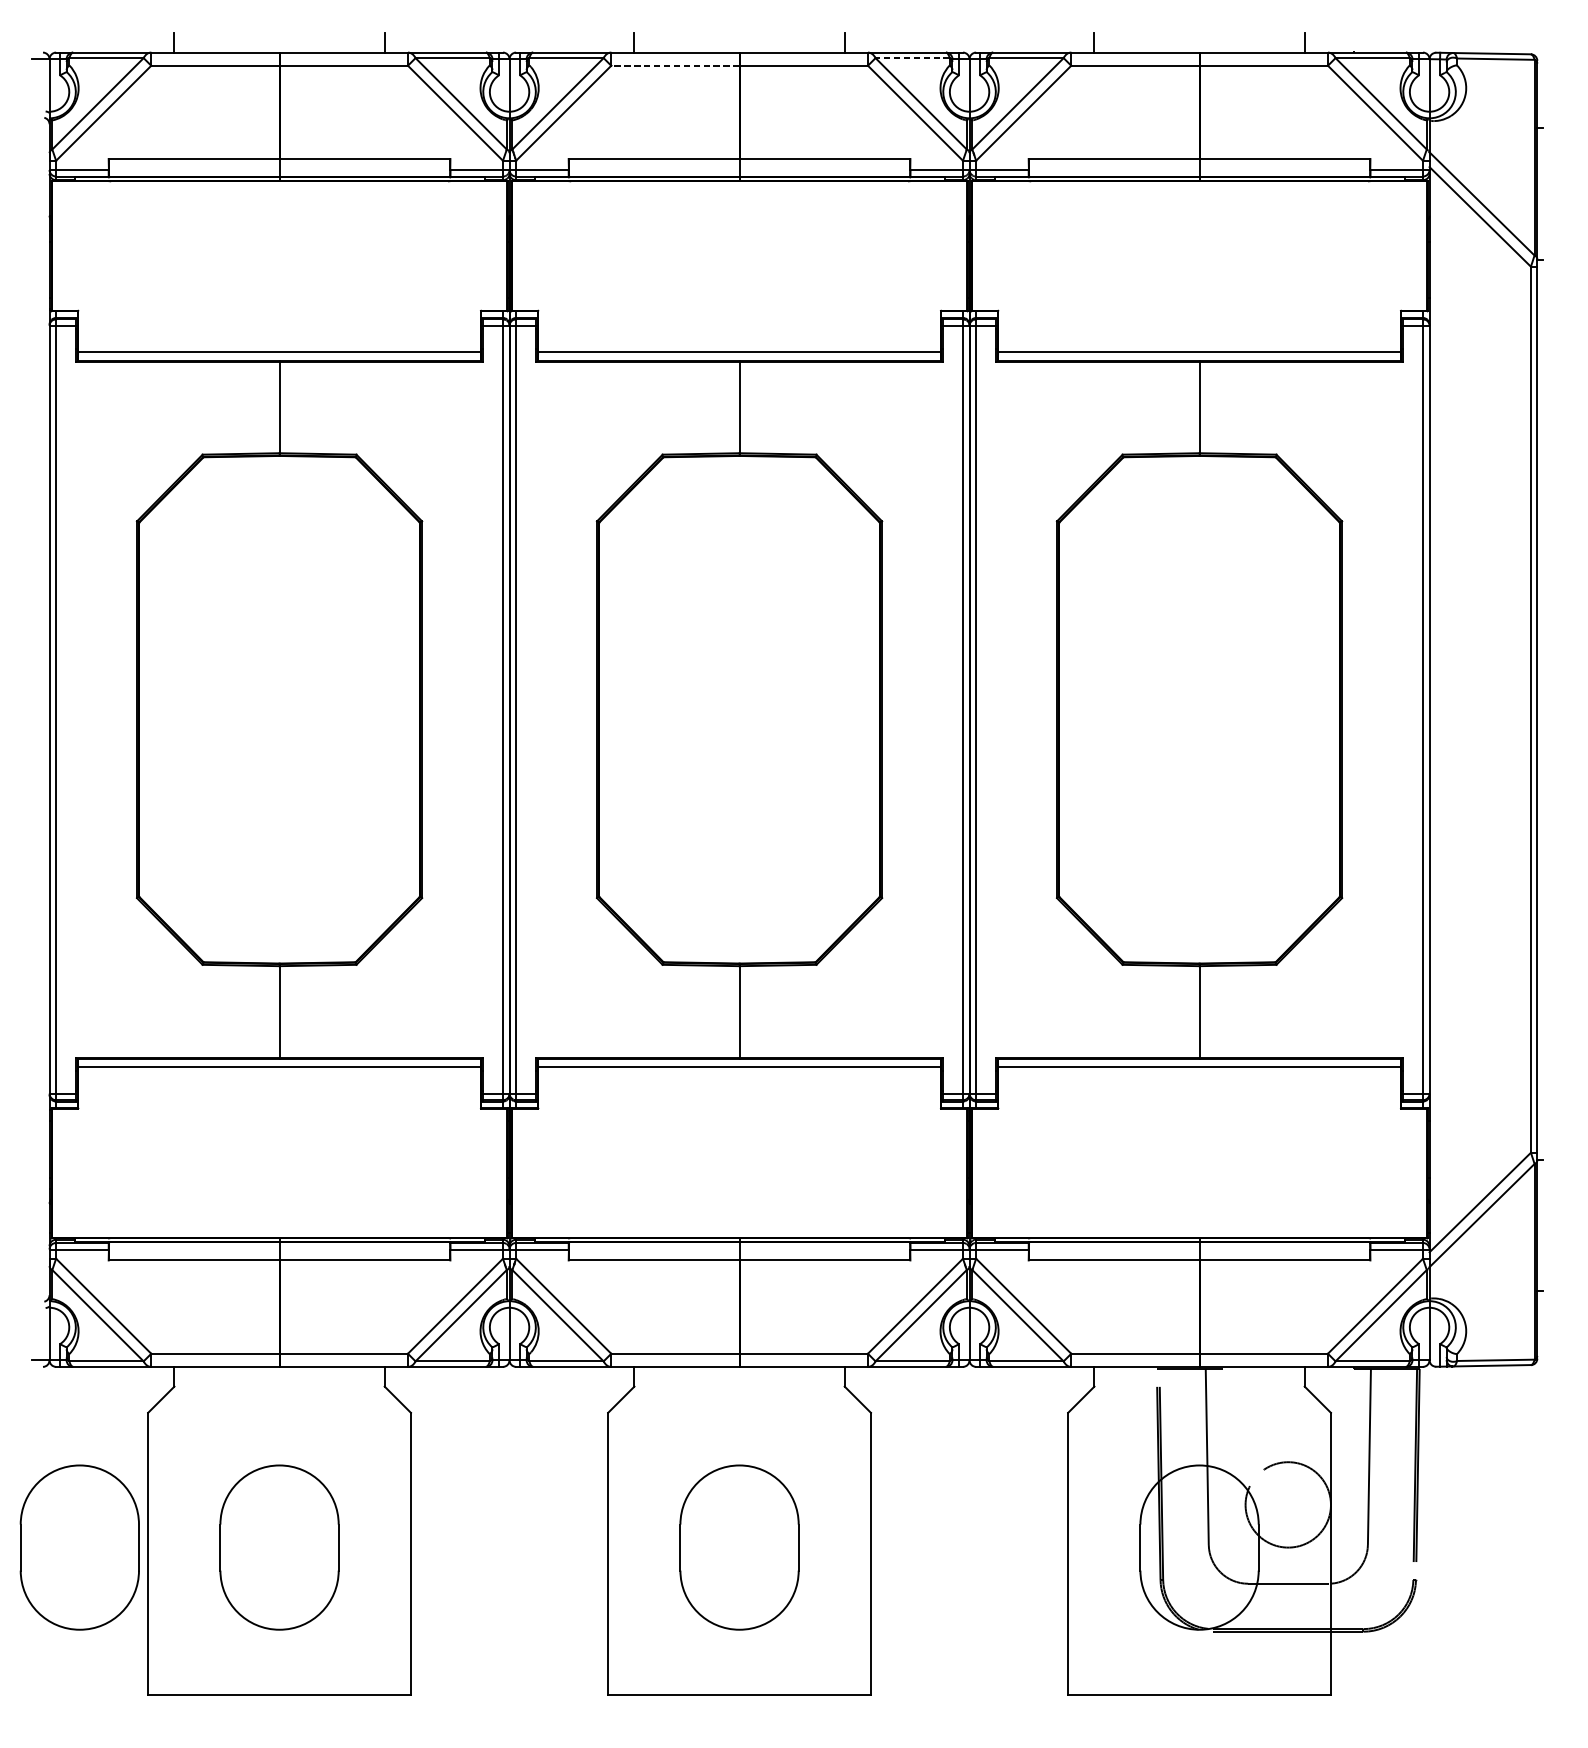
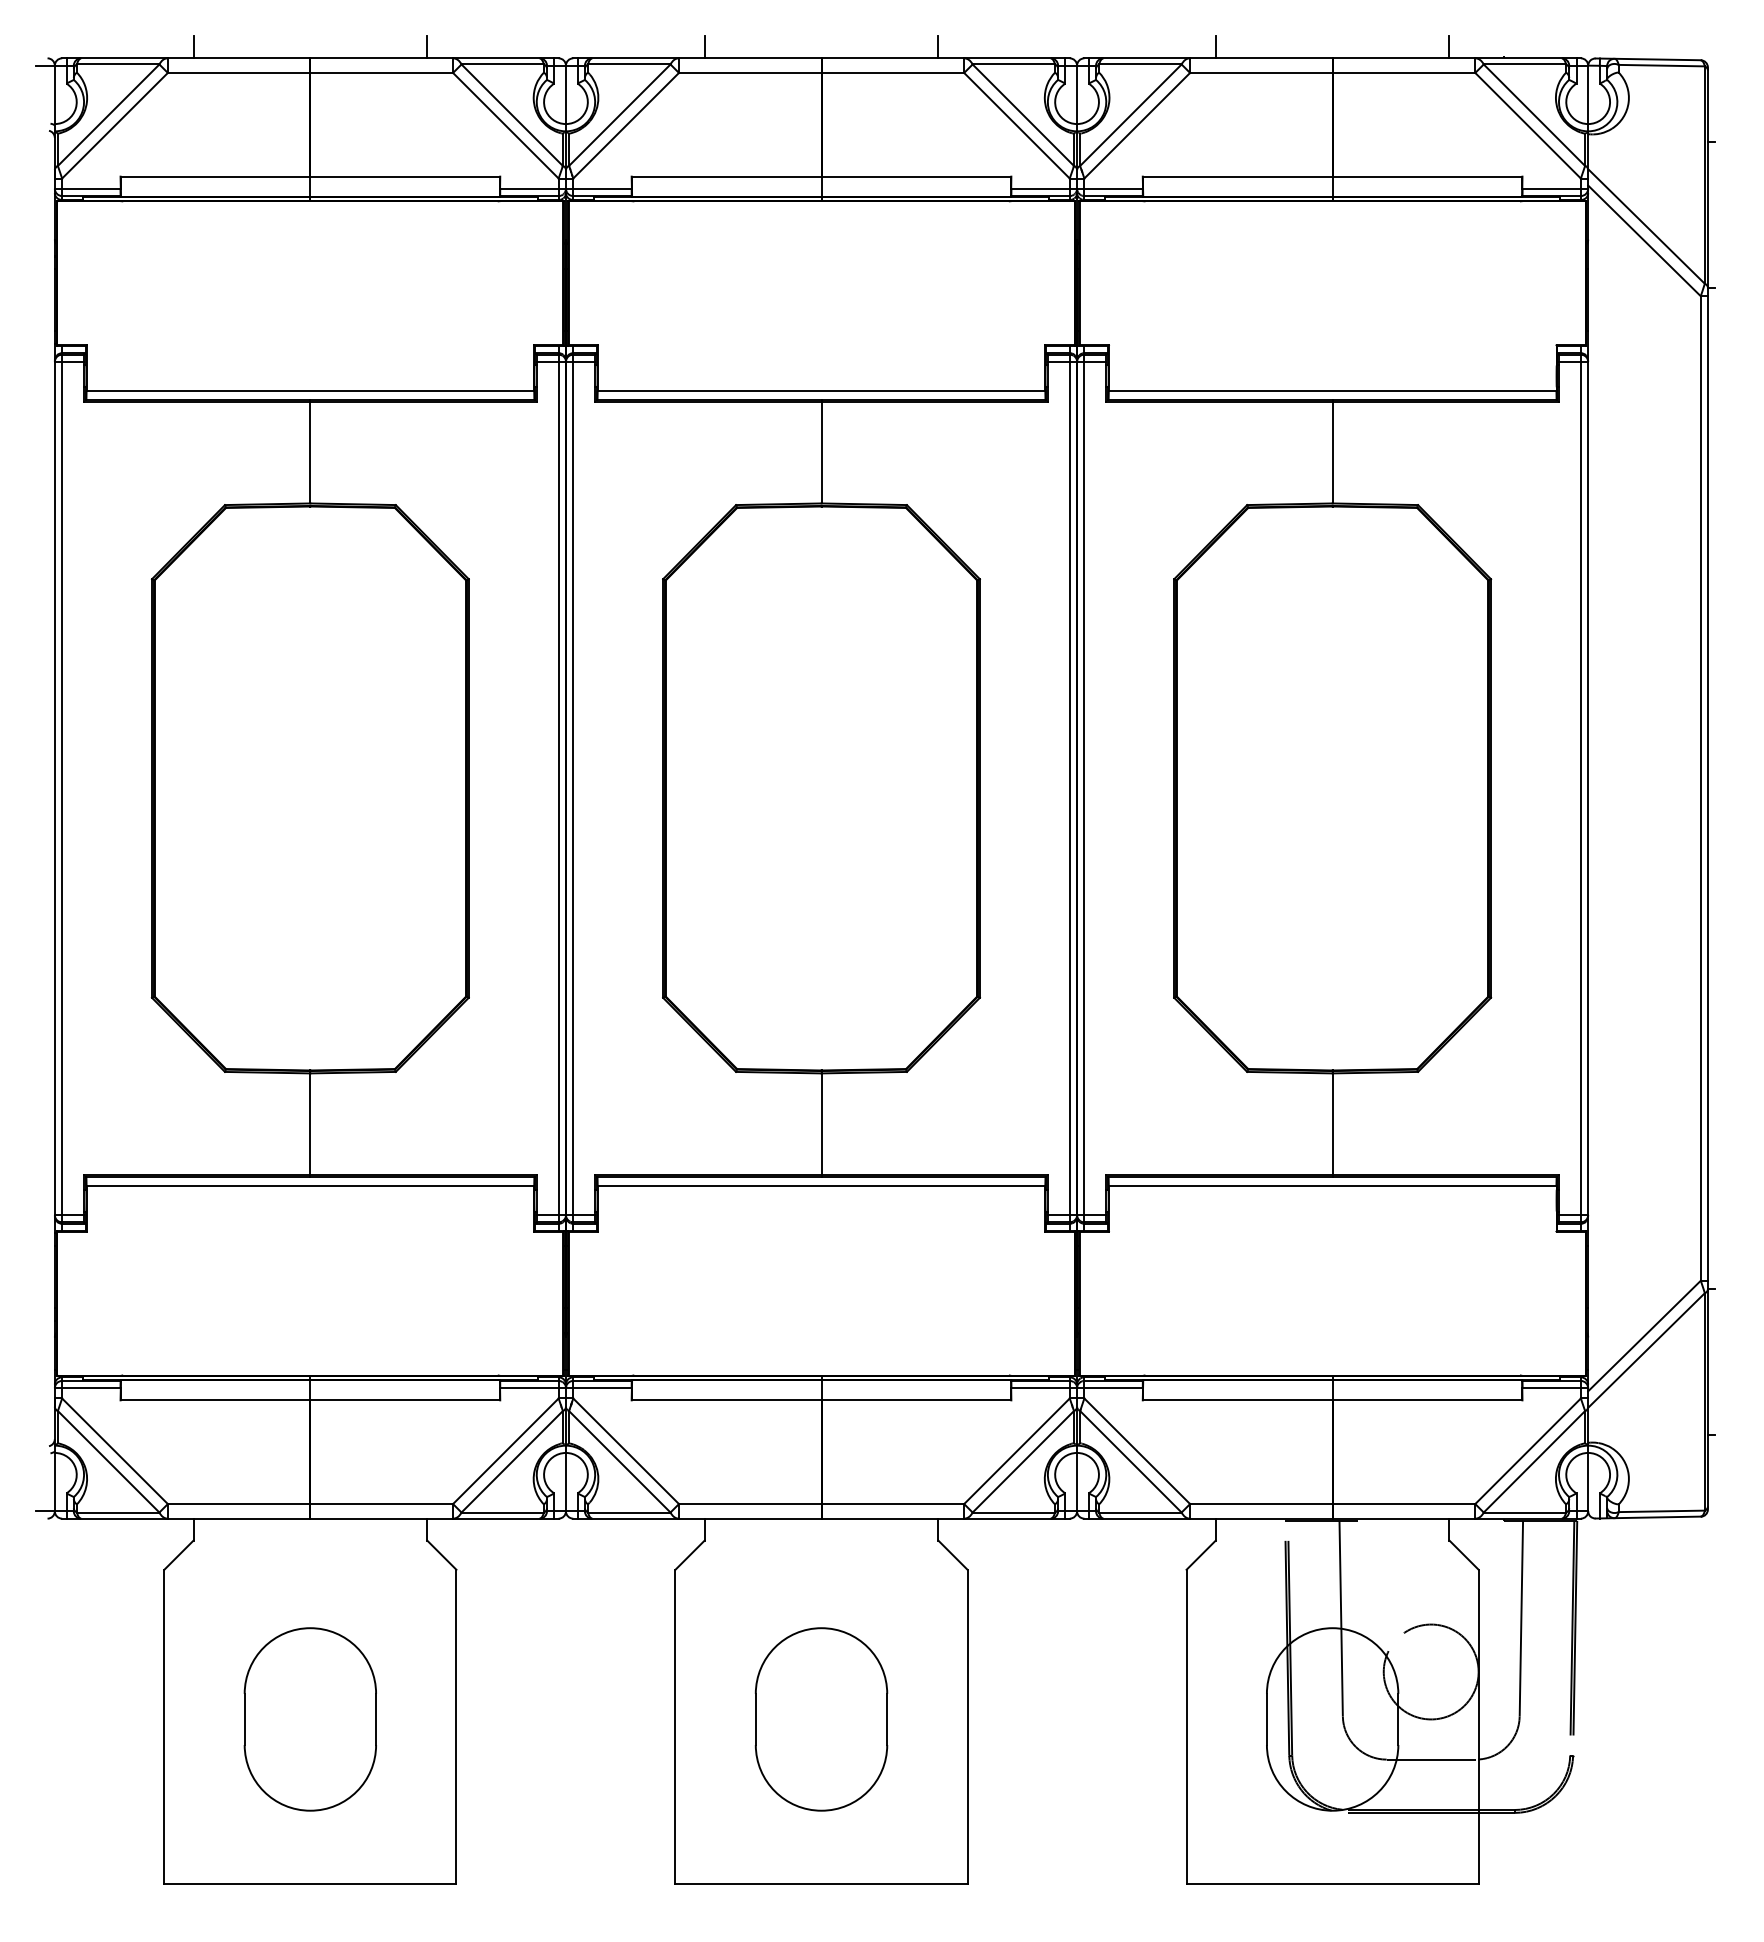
line: (912, 58) -> (1013, 64), dashed -> solid
line: (674, 65) -> (749, 72), dashed -> solid
part: (79, 1547) -> (88, 1719), removed

